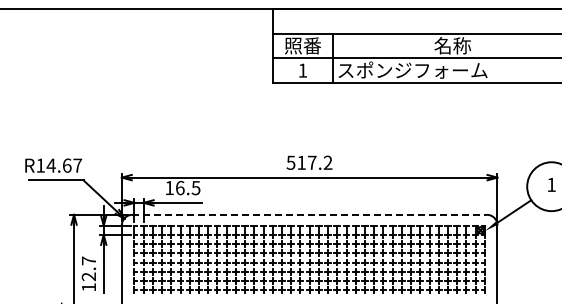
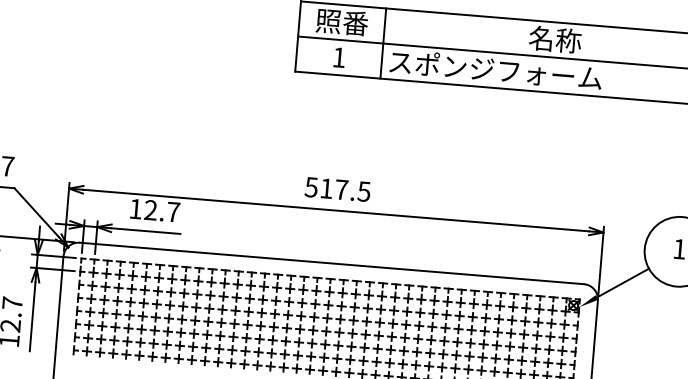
text: (327, 162) -> (363, 191), 517.2 -> 517.5
text: (187, 187) -> (161, 210), 16.5 -> 12.7
line: (310, 214) -> (333, 263), dashed -> solid

